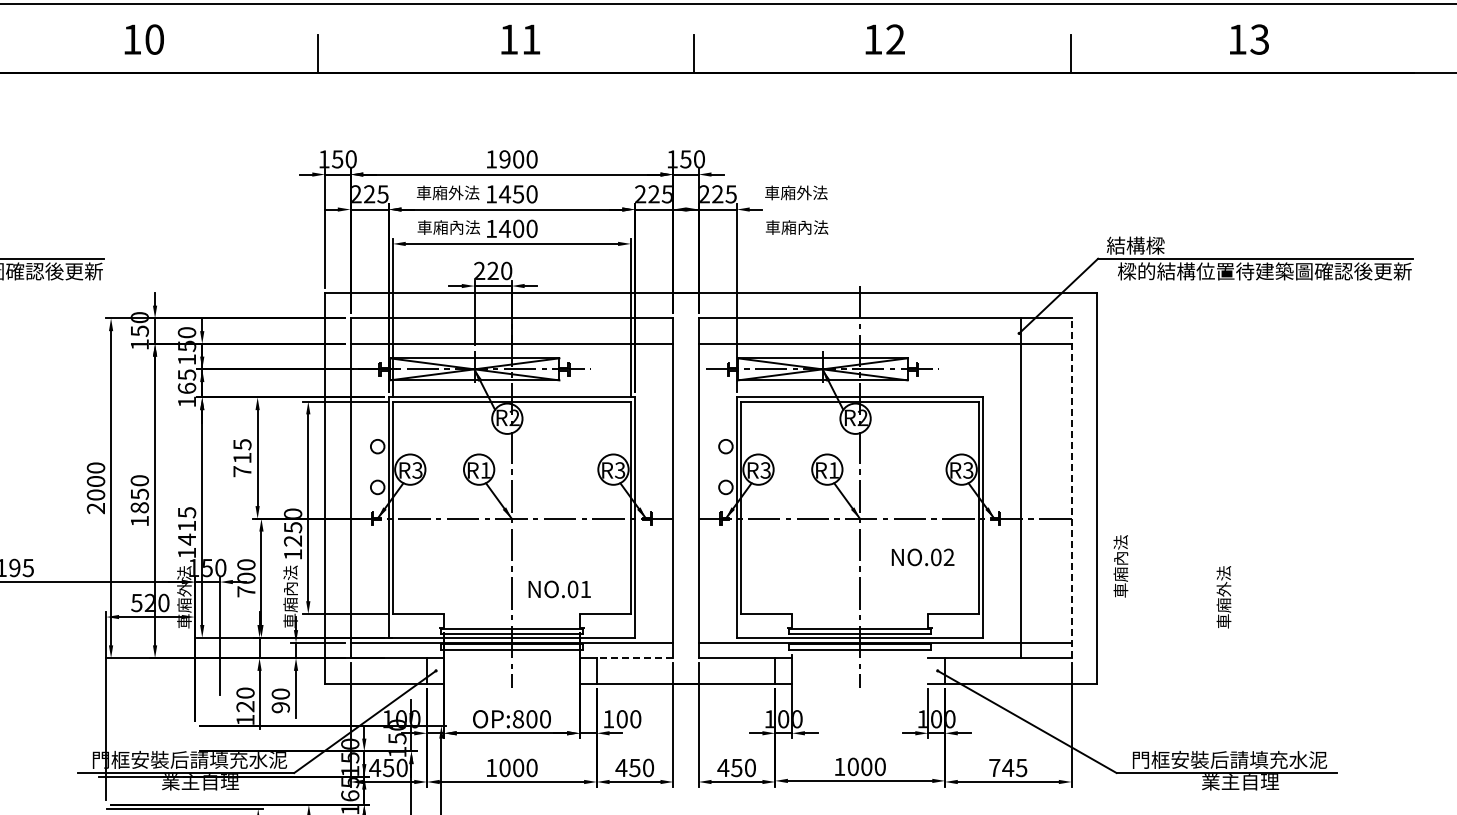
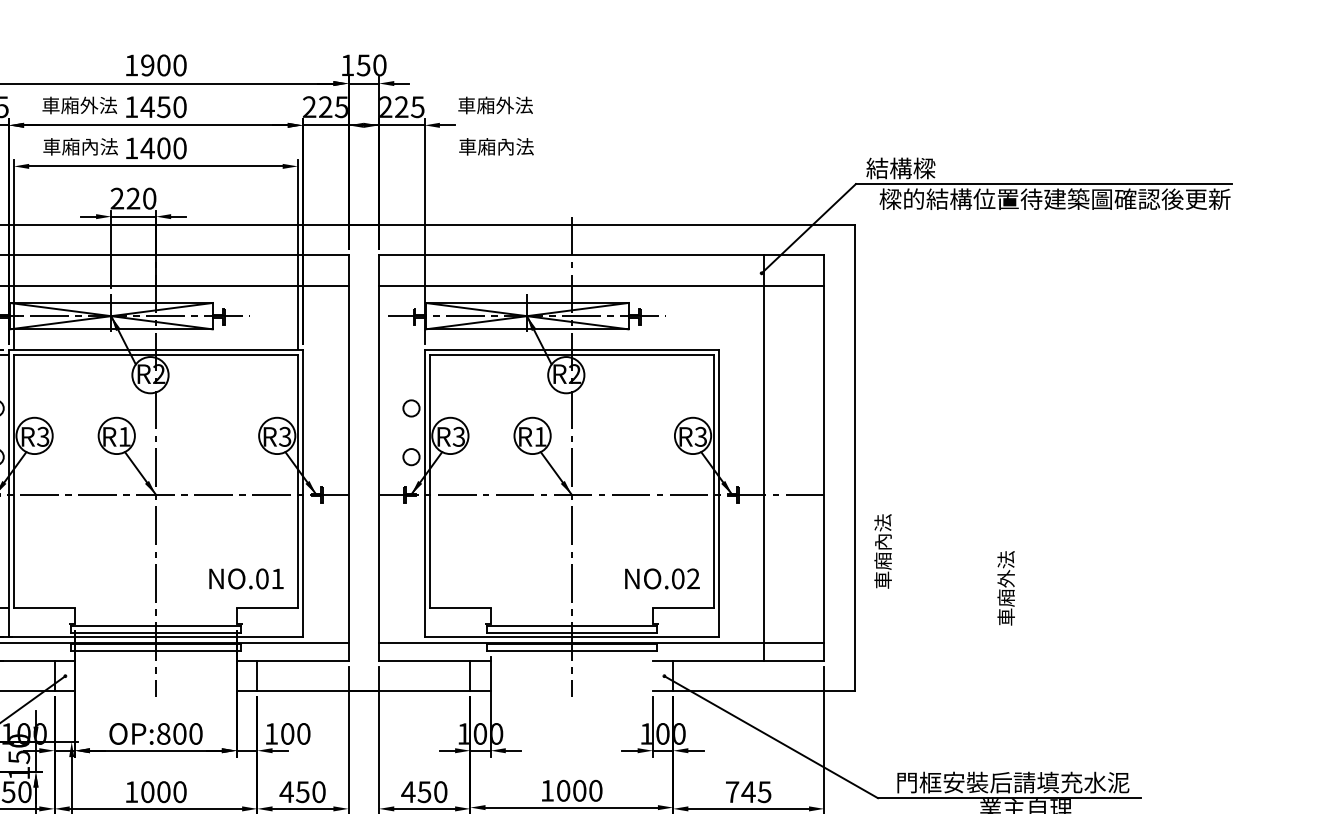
line: (1071, 488) -> (824, 458), dashed -> solid
text: (922, 557) -> (661, 579), moved
text: (559, 589) -> (246, 579), moved
line: (634, 658) -> (302, 661), dashed -> solid

